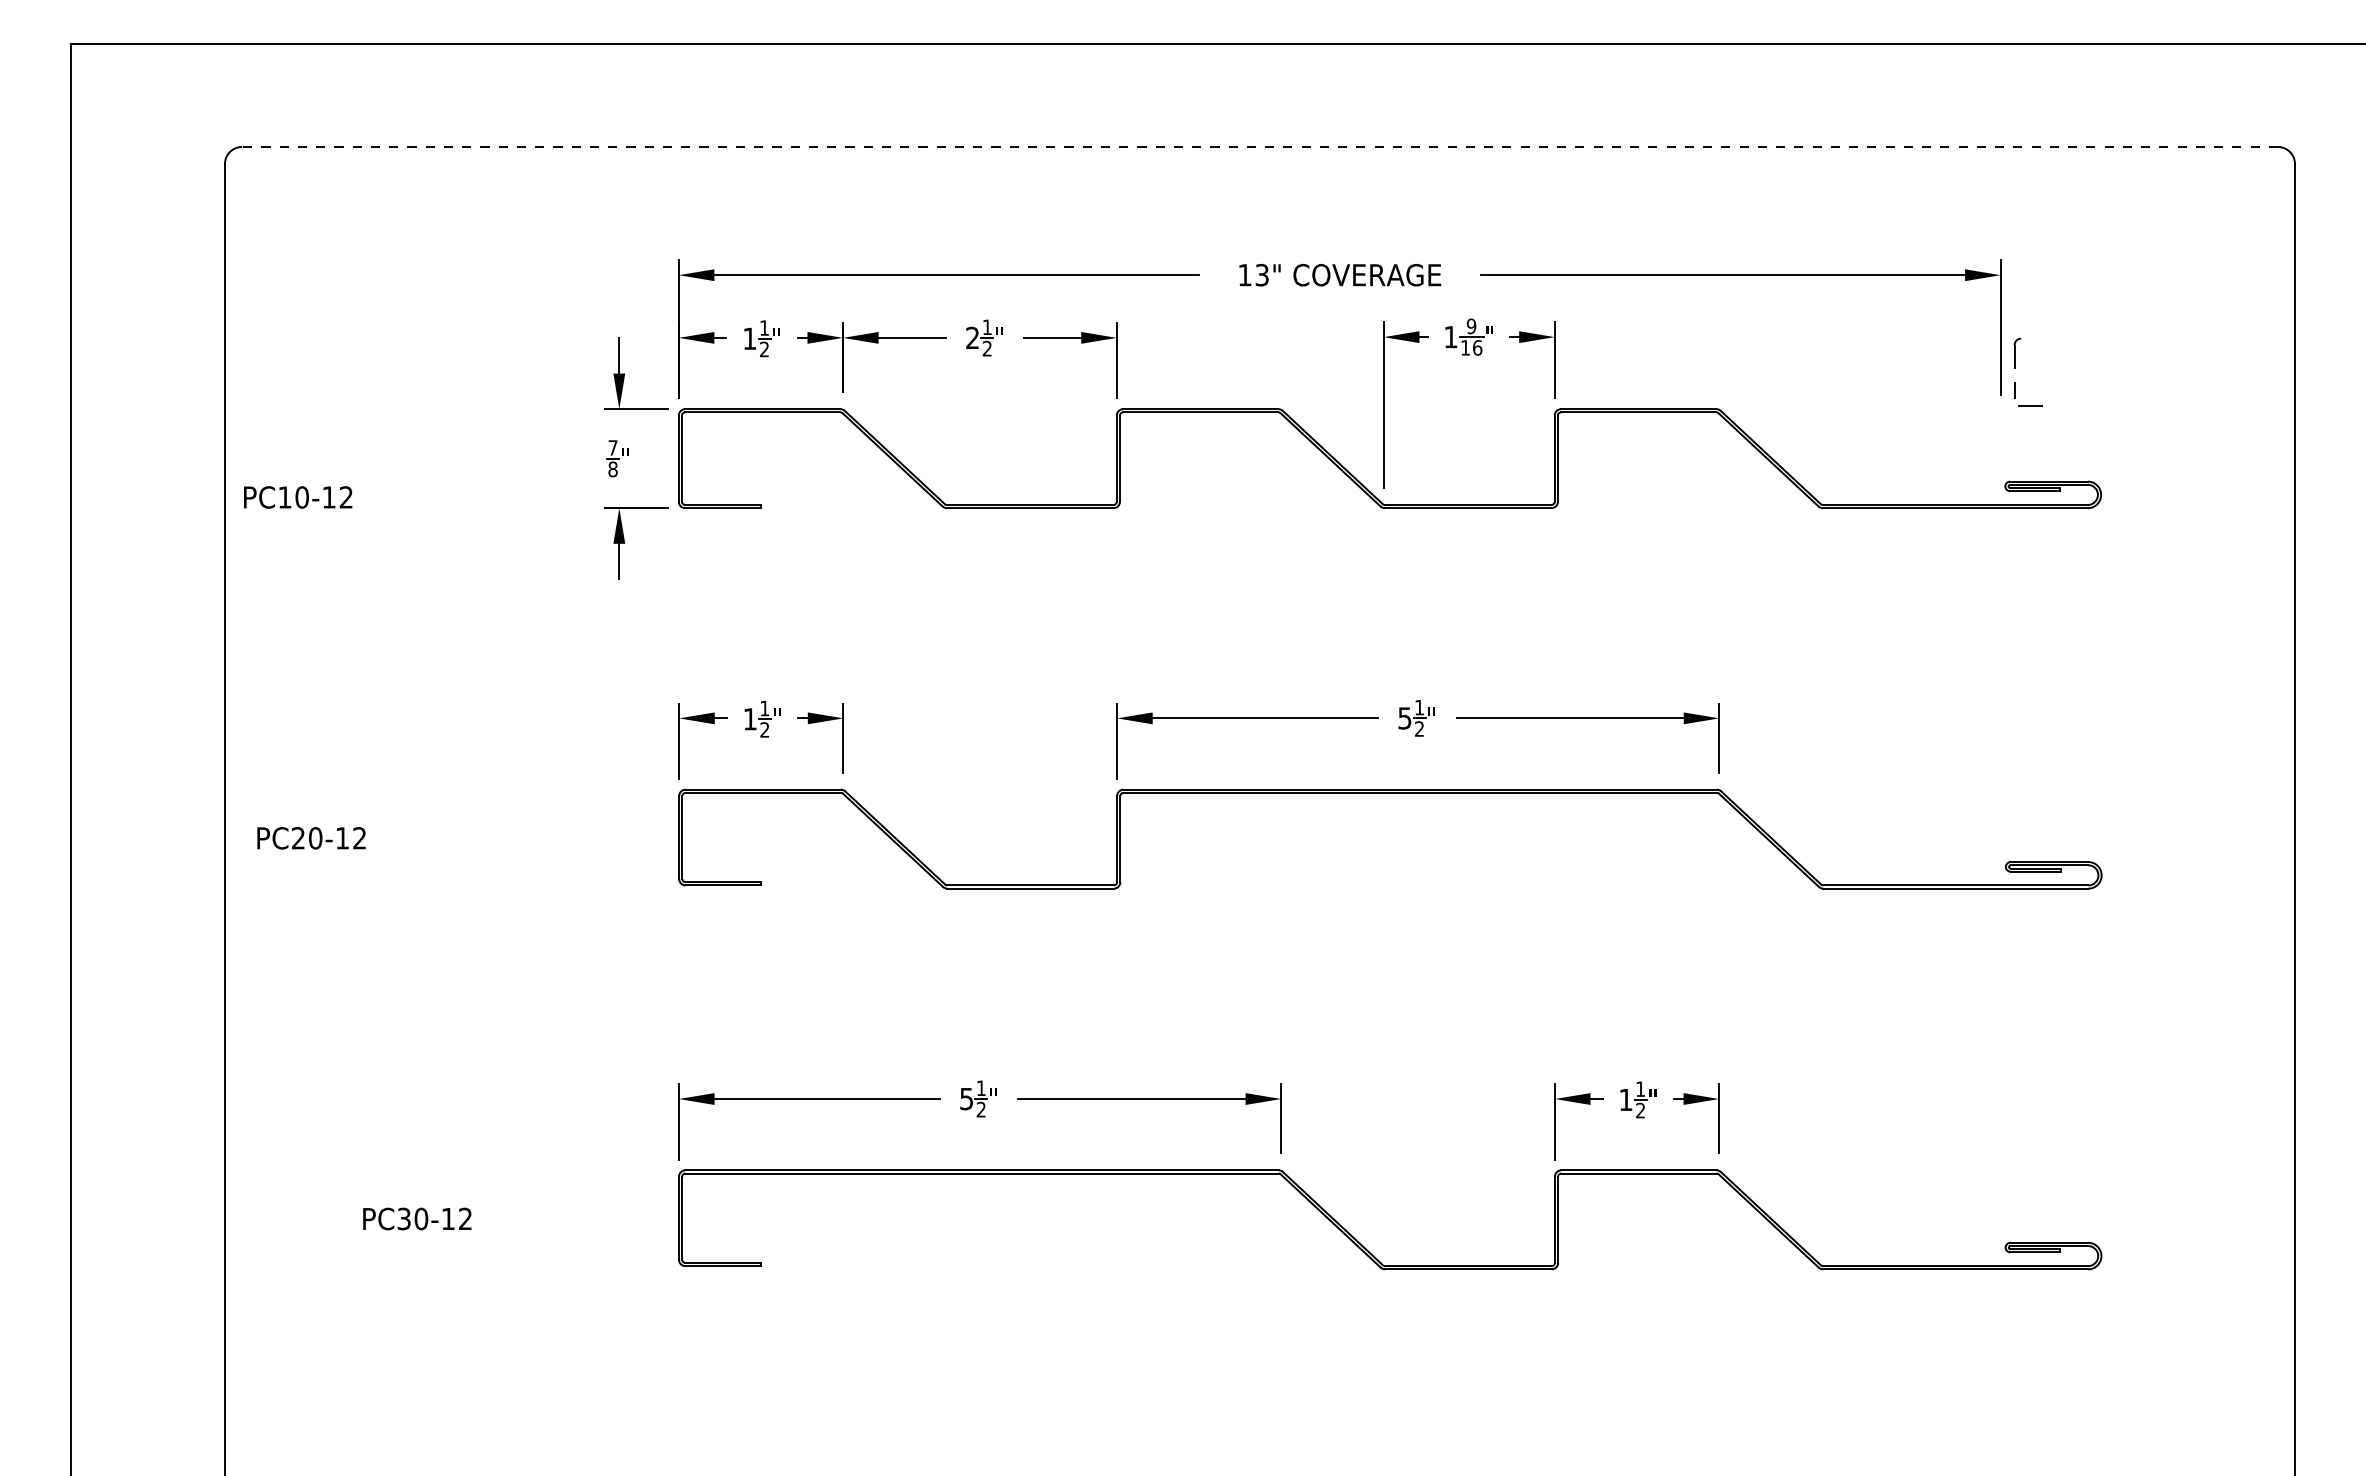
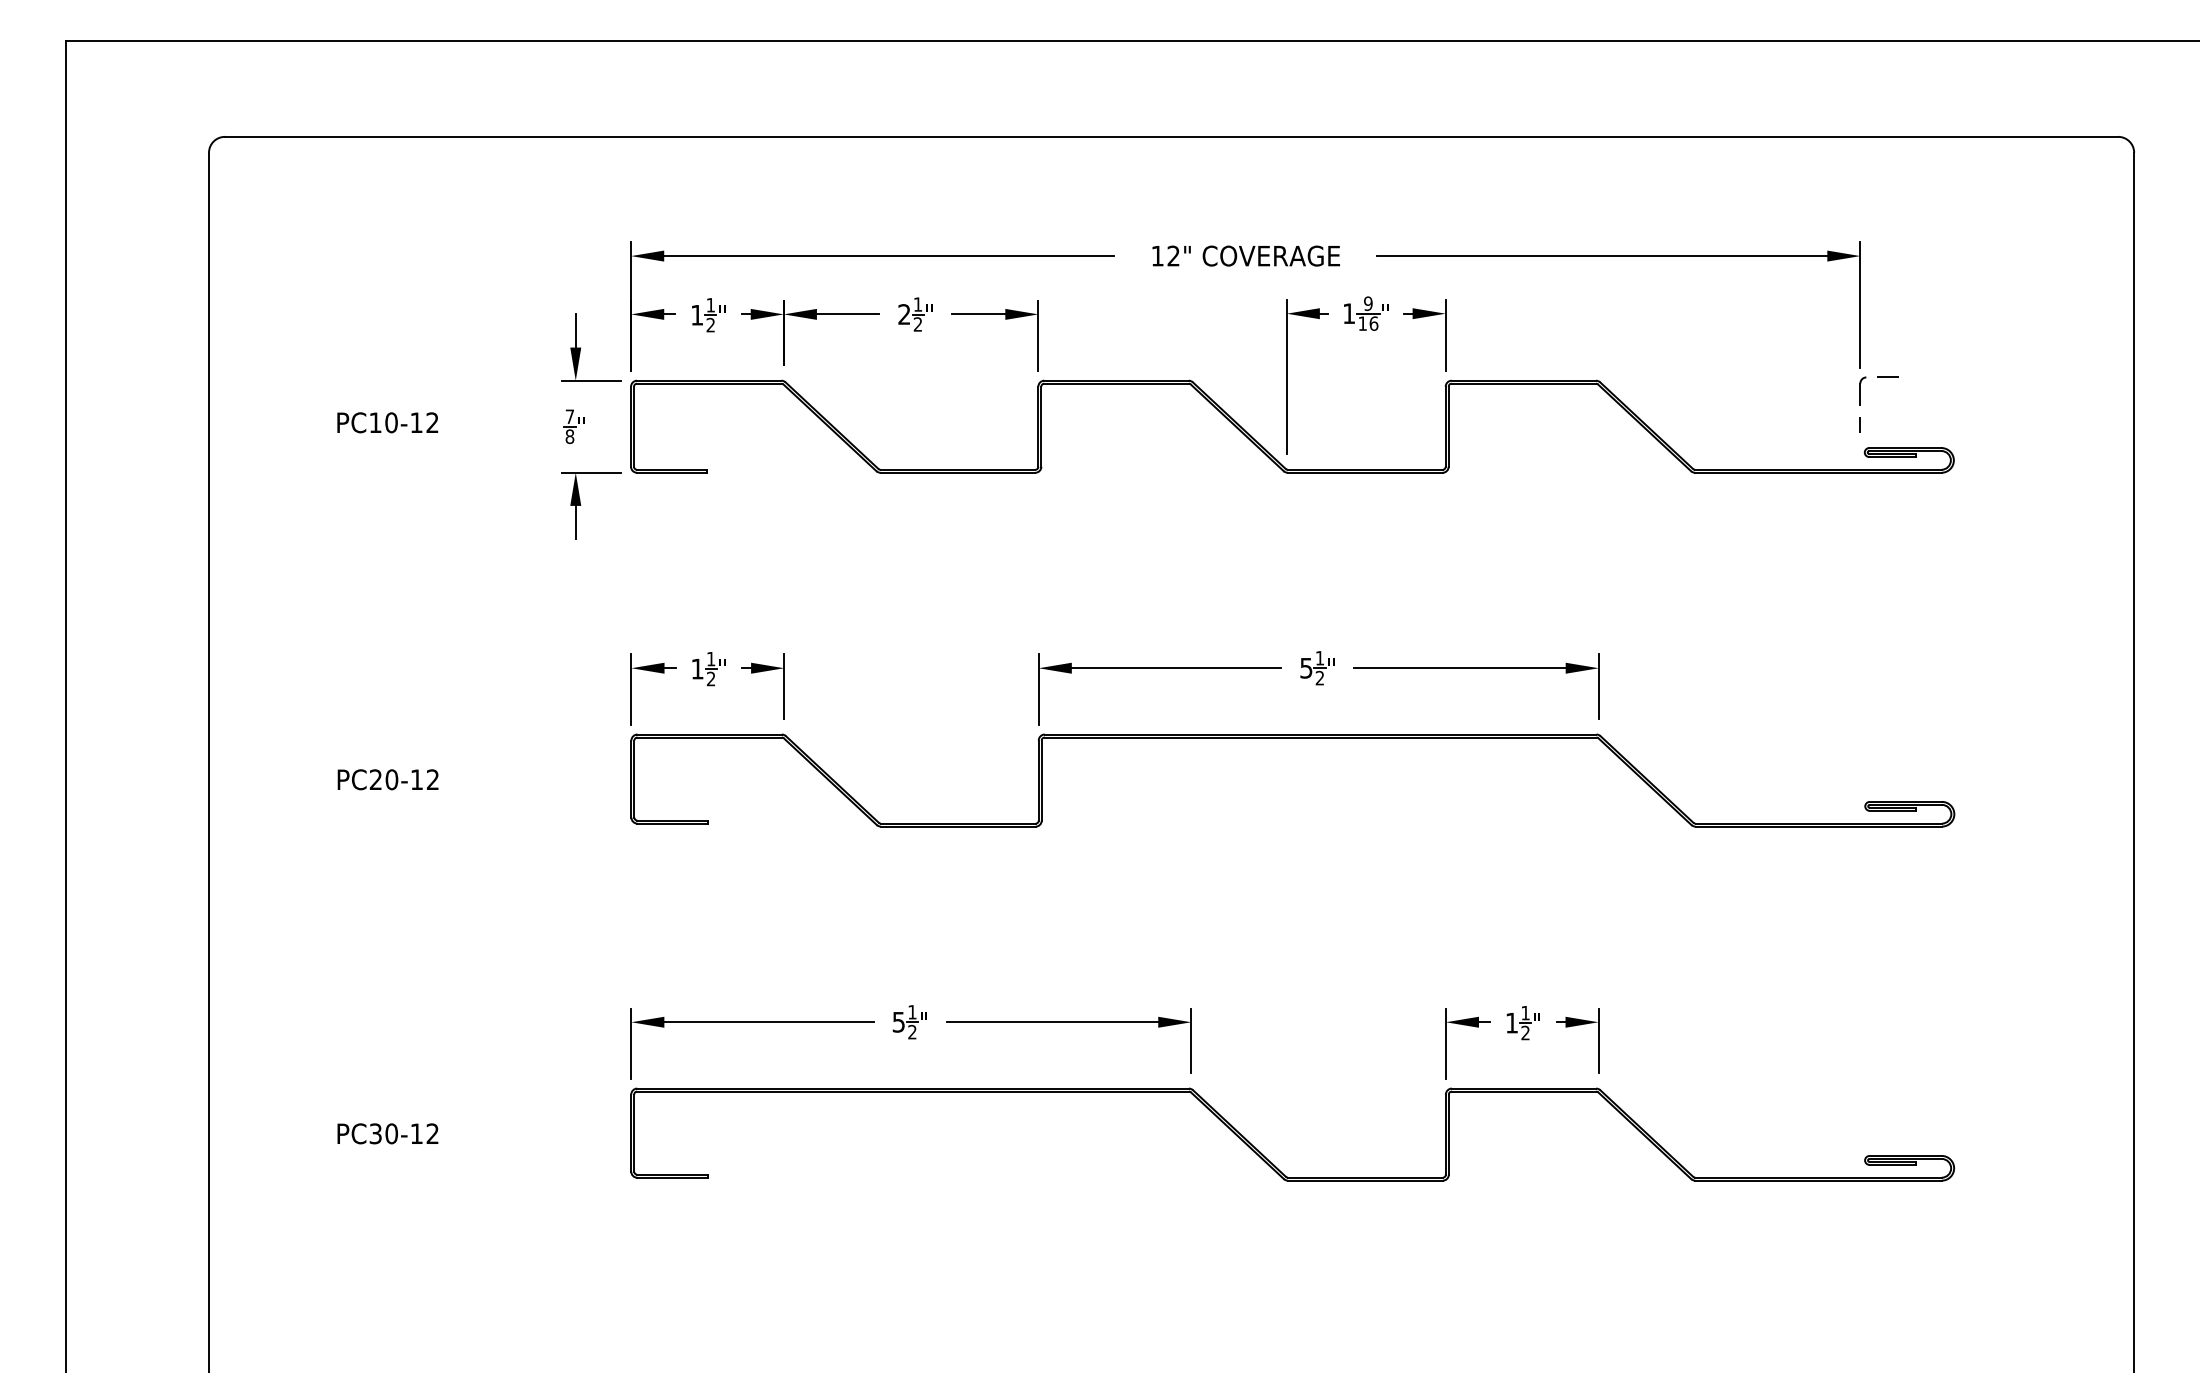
line: (1259, 147) -> (1171, 137), dashed -> solid
text: (1261, 275) -> (1173, 256), 13" -> 12"
part: (2016, 367) -> (1862, 404), moved
text: (298, 497) -> (388, 422), moved
text: (311, 838) -> (388, 779), moved

